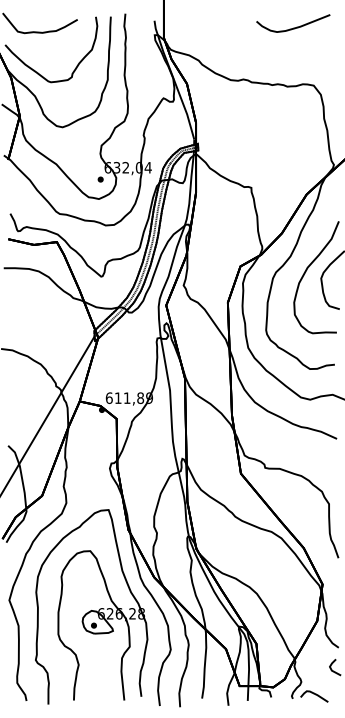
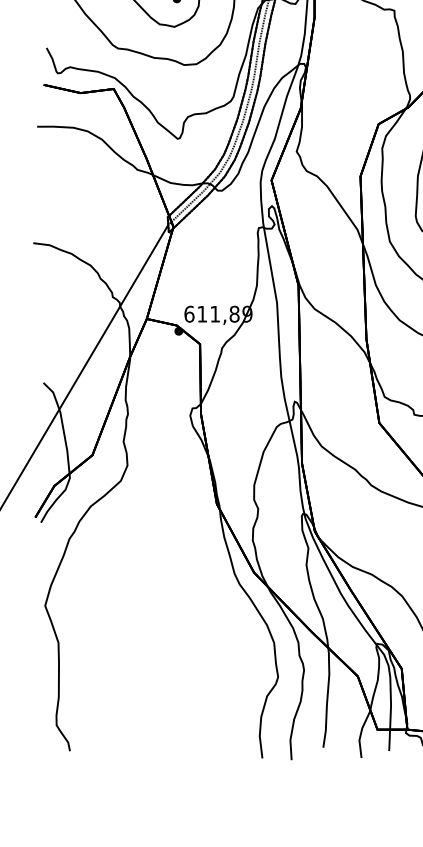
part: (91, 606) -> (163, 614), removed

